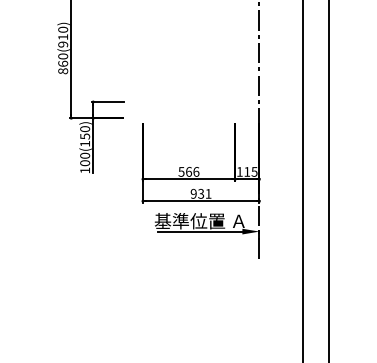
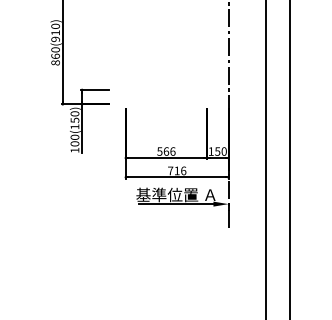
text: (250, 171) -> (220, 151), 115 -> 150
text: (200, 193) -> (176, 170), 931 -> 716

